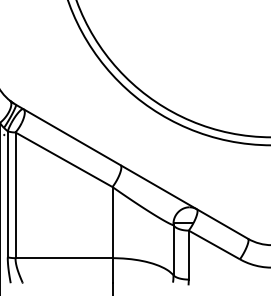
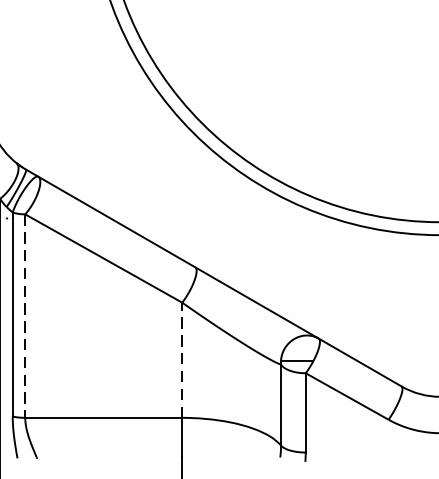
line: (15, 195) -> (25, 316), solid -> dashed
line: (112, 222) -> (182, 360), solid -> dashed

